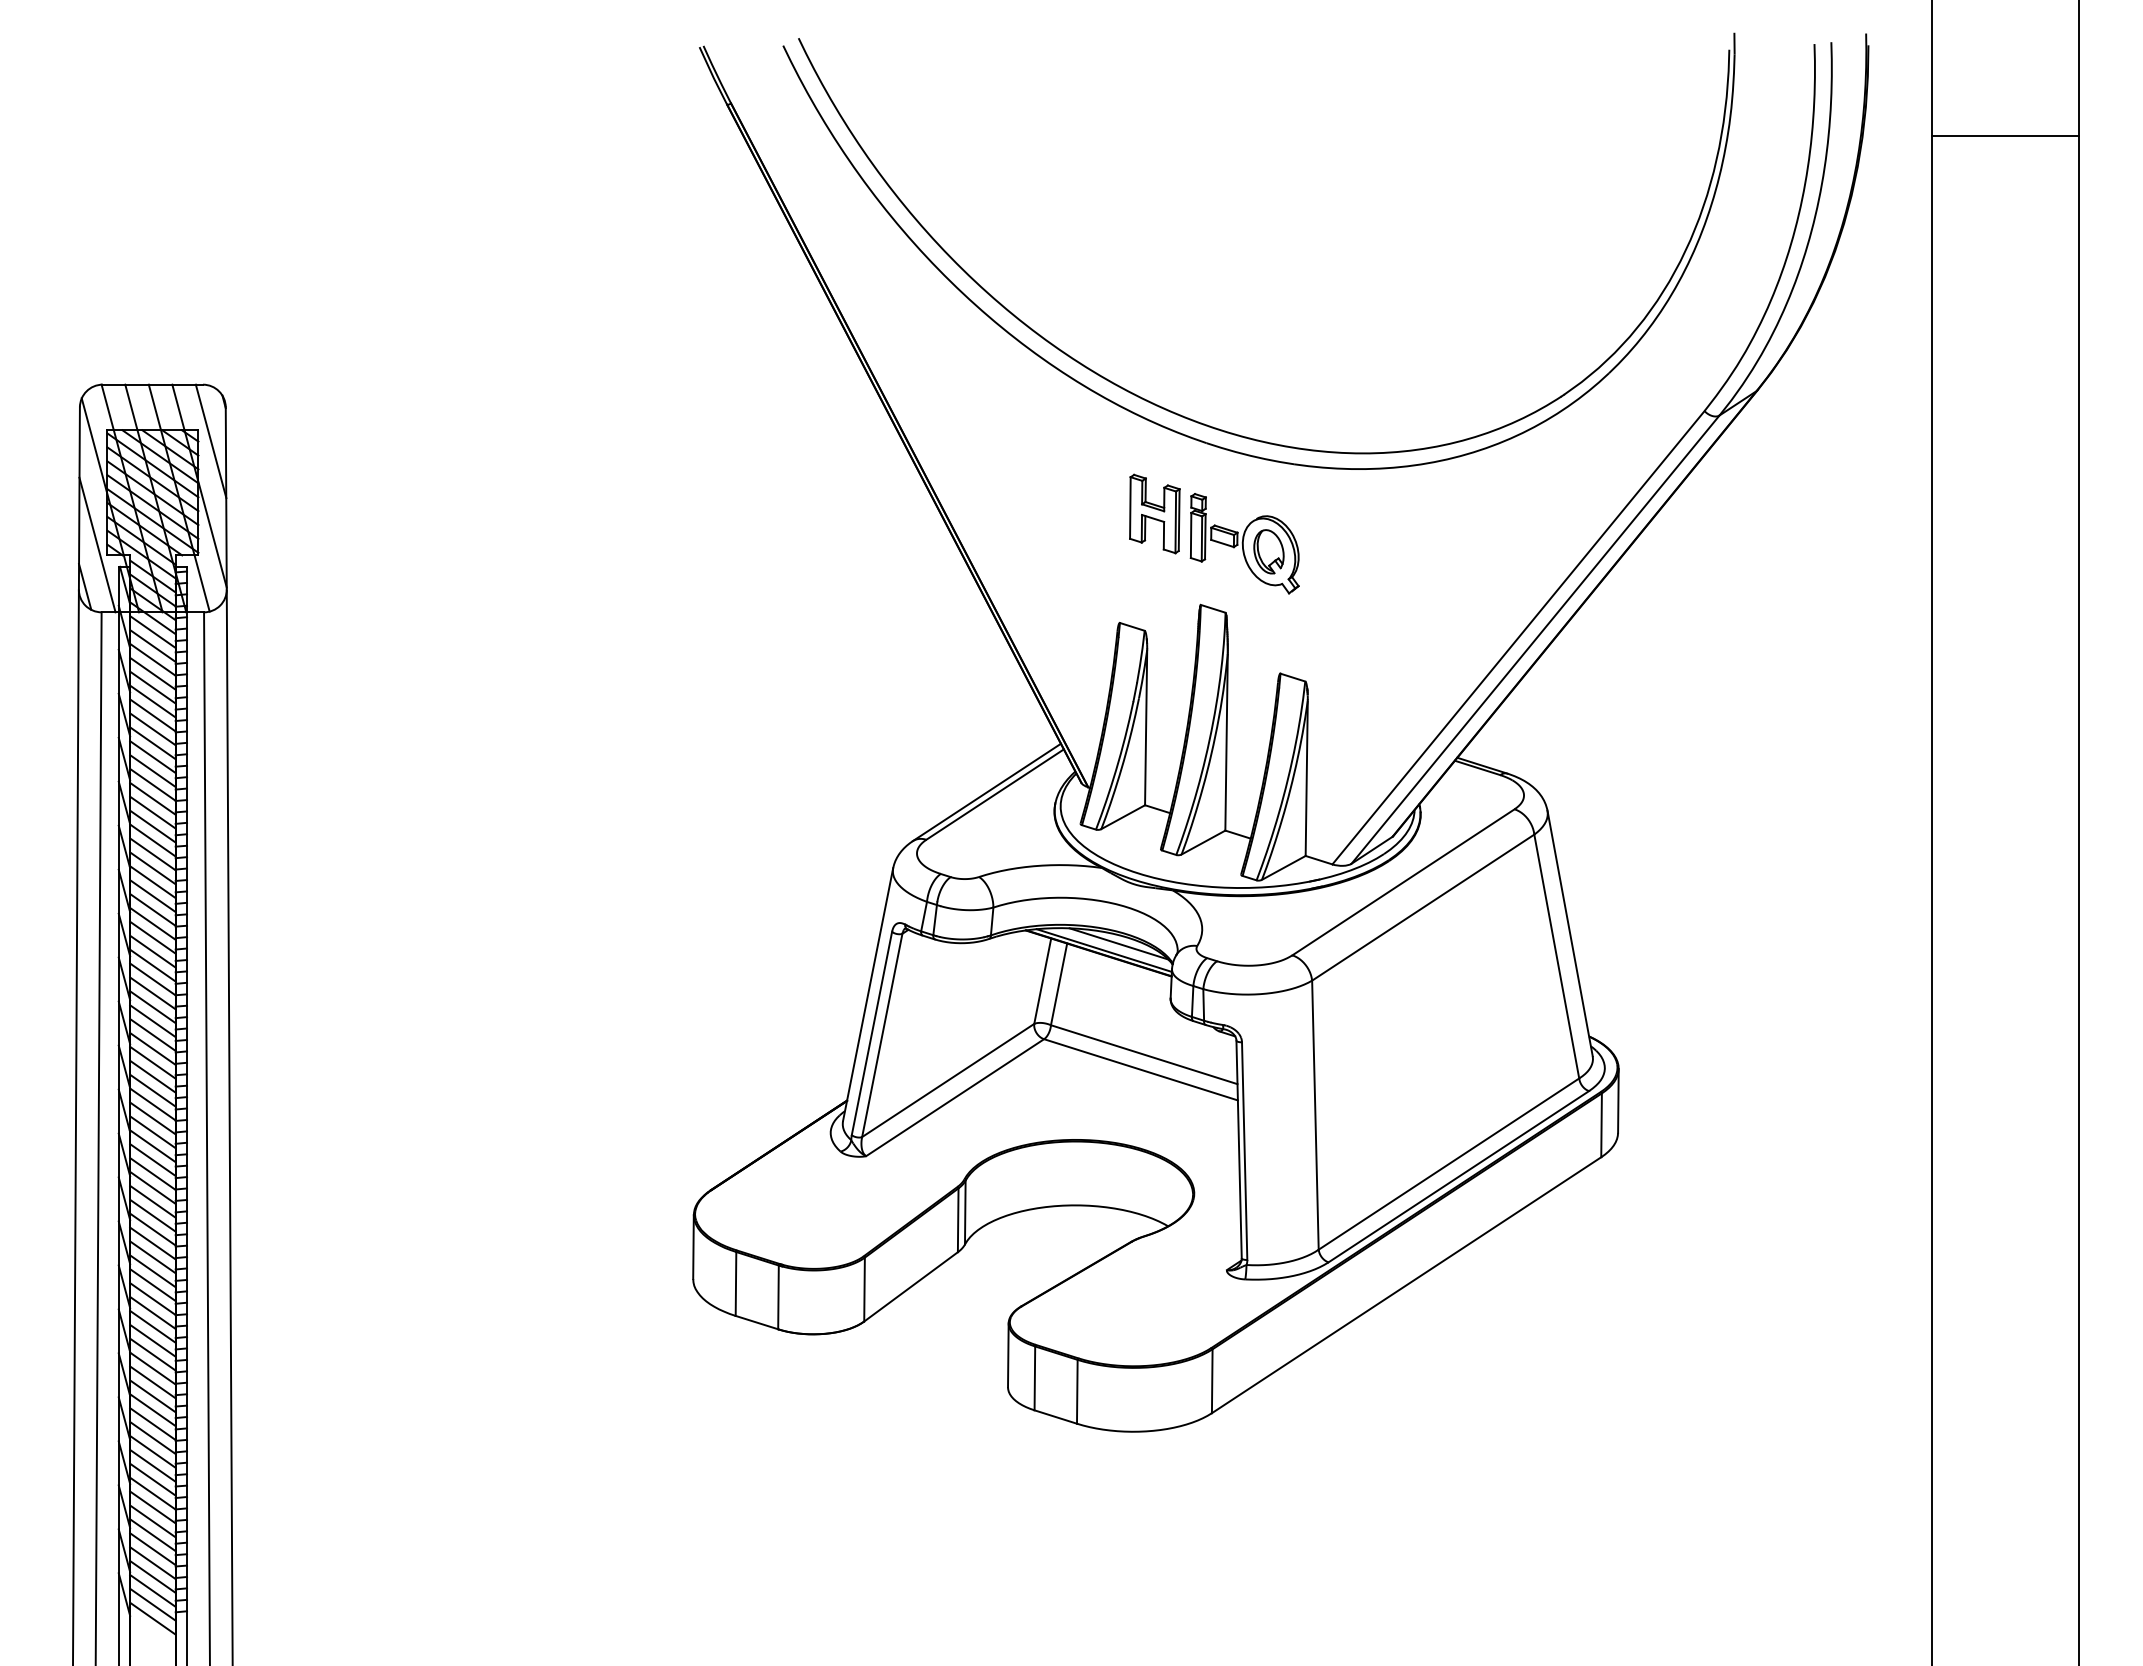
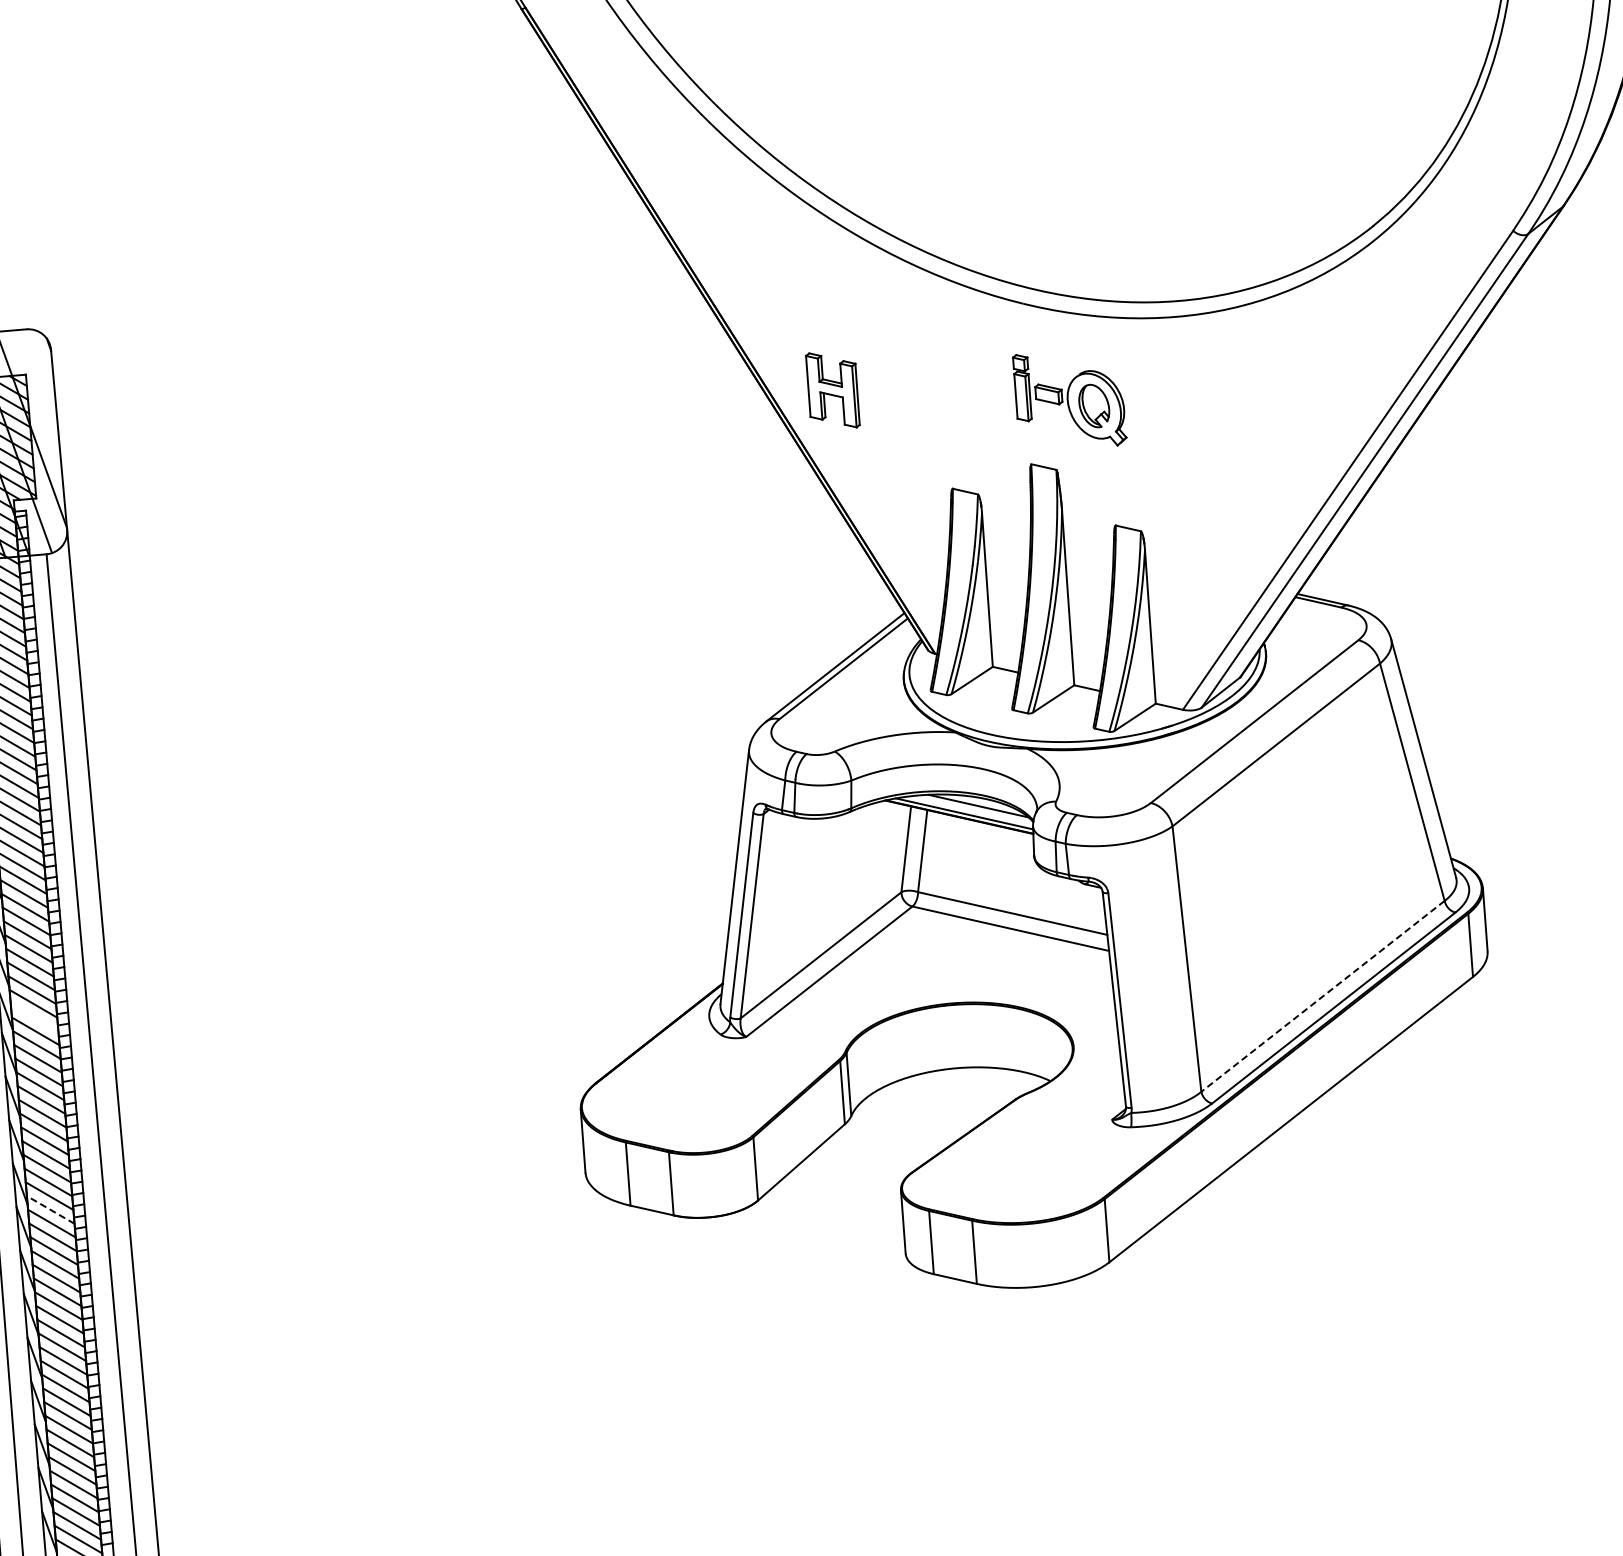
line: (210, 441) -> (38, 384), removed
part: (1154, 513) -> (832, 389), moved
line: (152, 1076) -> (34, 1017), removed
line: (1448, 1164) -> (1322, 996), solid -> dashed
line: (152, 1271) -> (50, 1210), solid -> dashed

